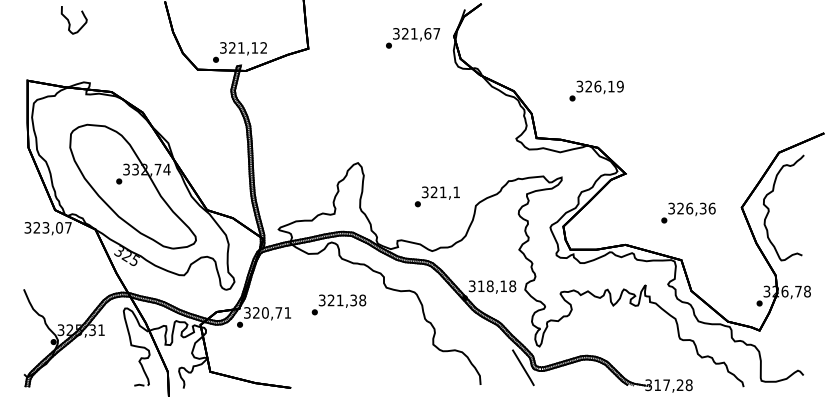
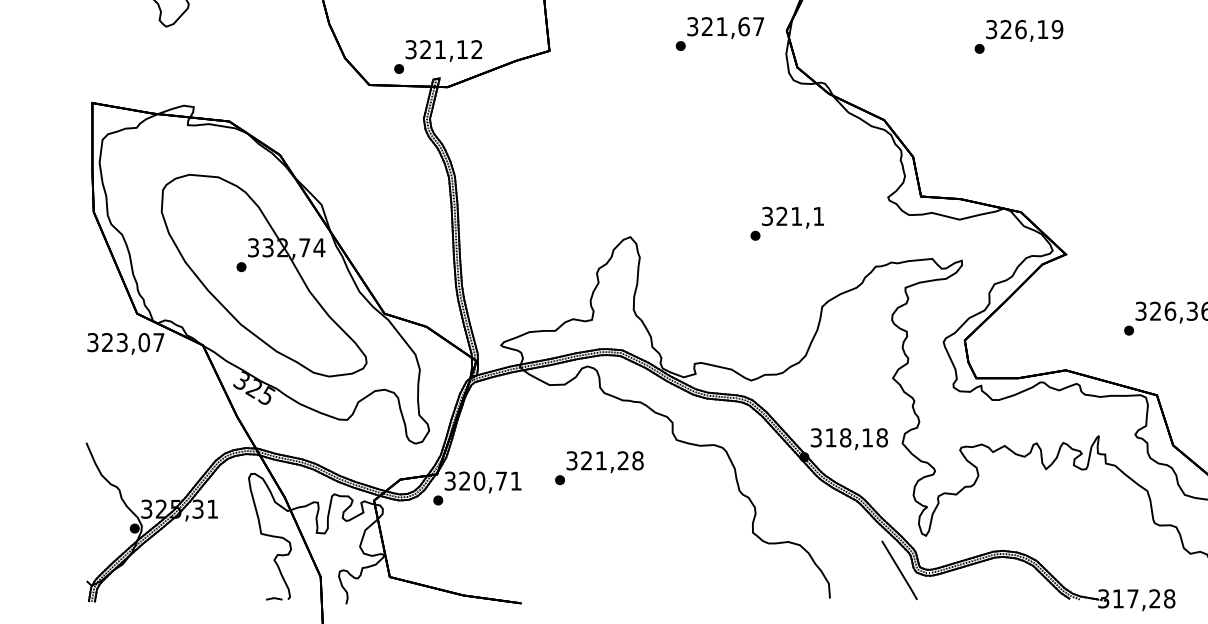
text: (596, 90) -> (1018, 35), moved
text: (436, 196) -> (785, 223), moved
text: (353, 300) -> (623, 460), 321,38 -> 321,28

